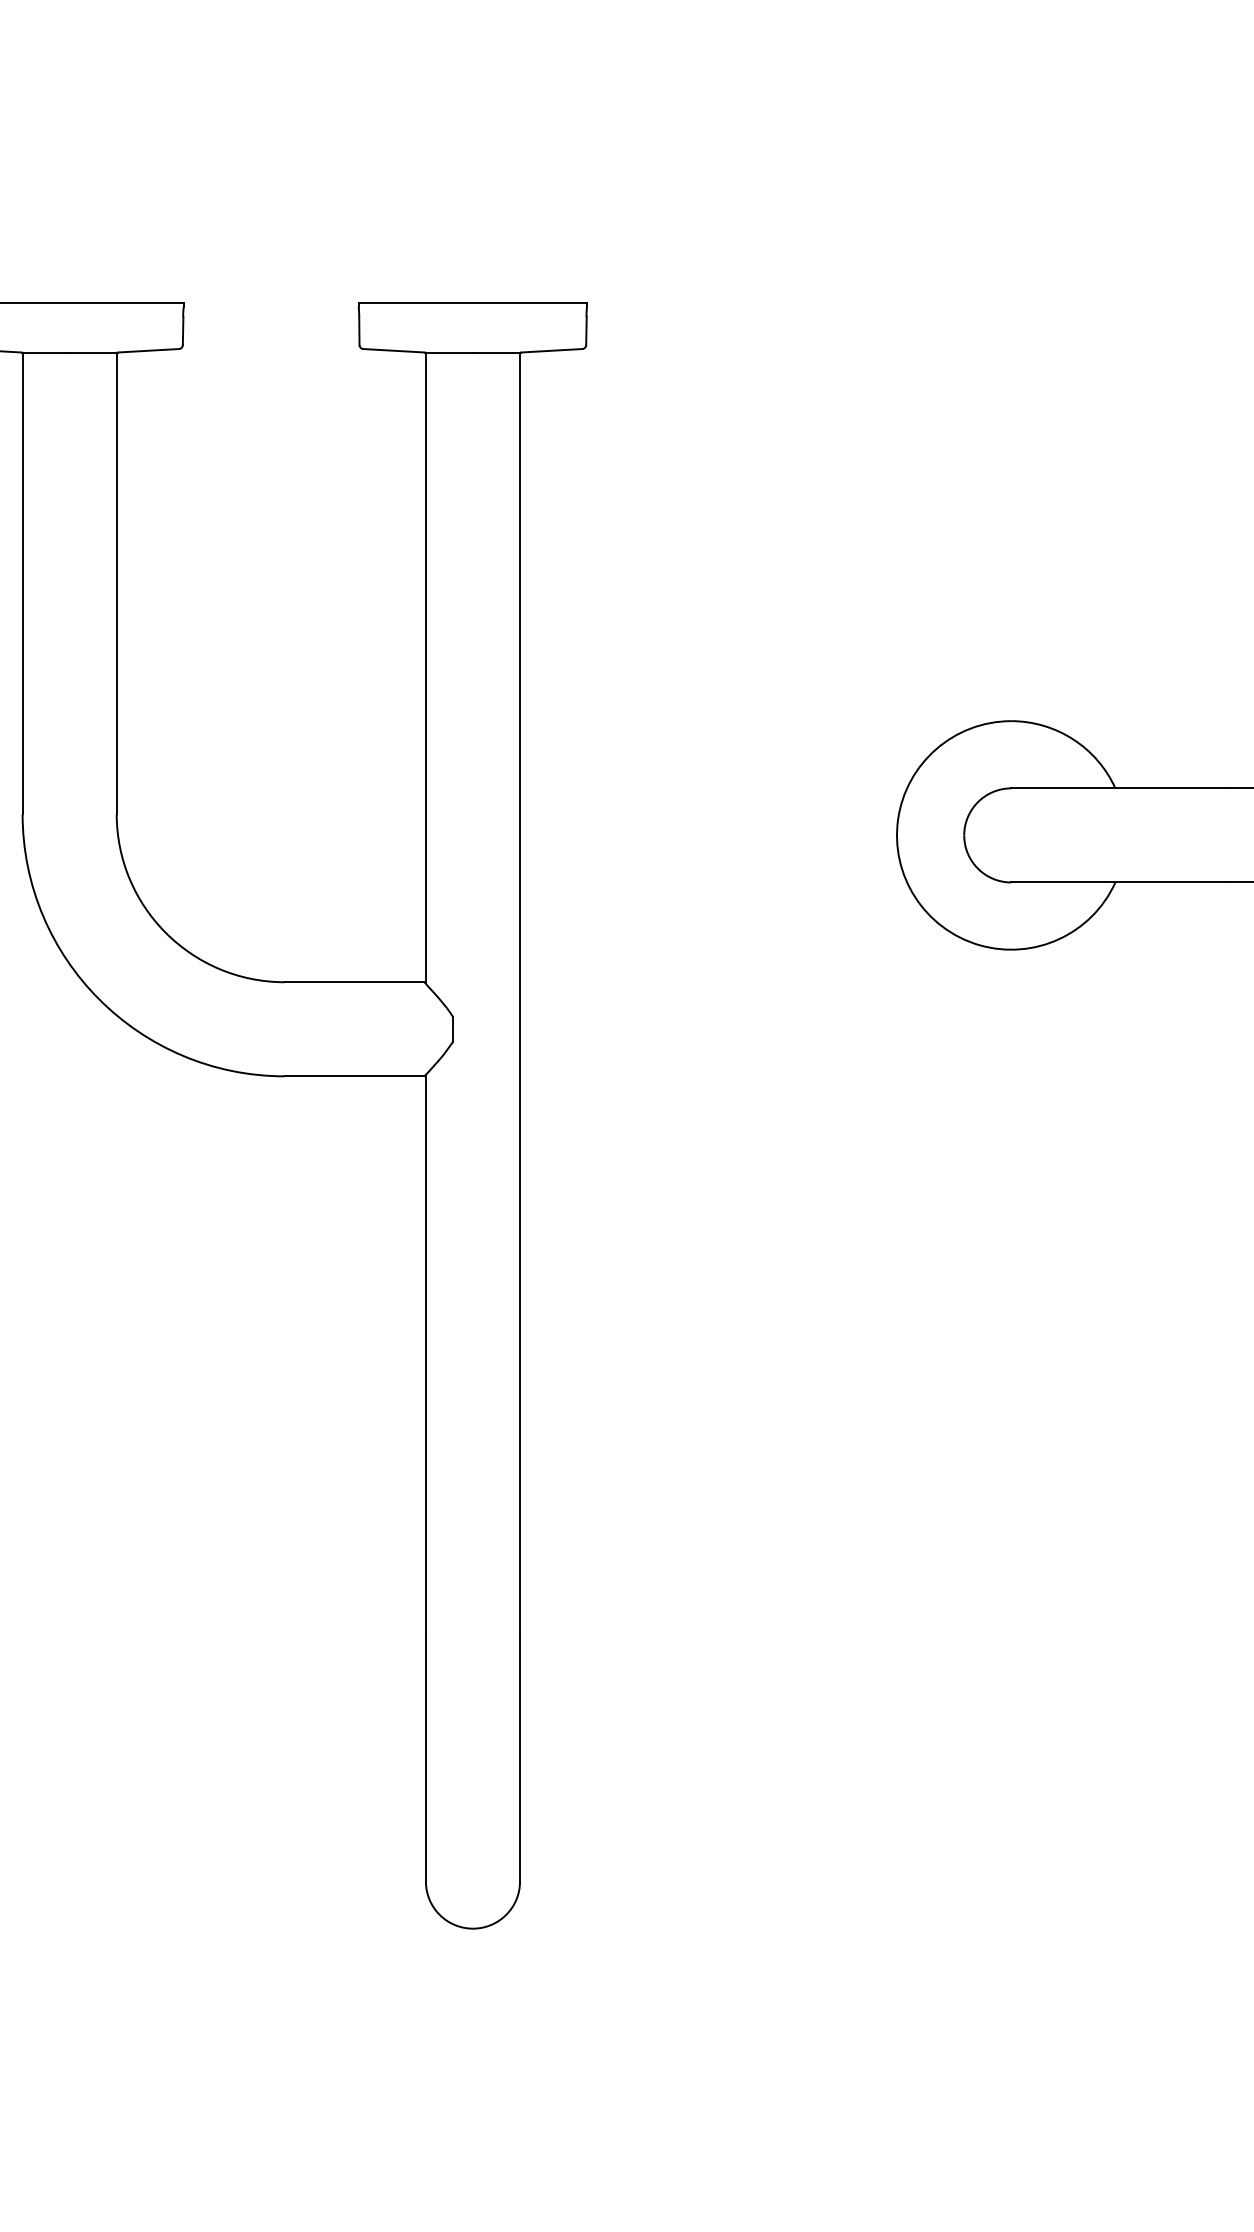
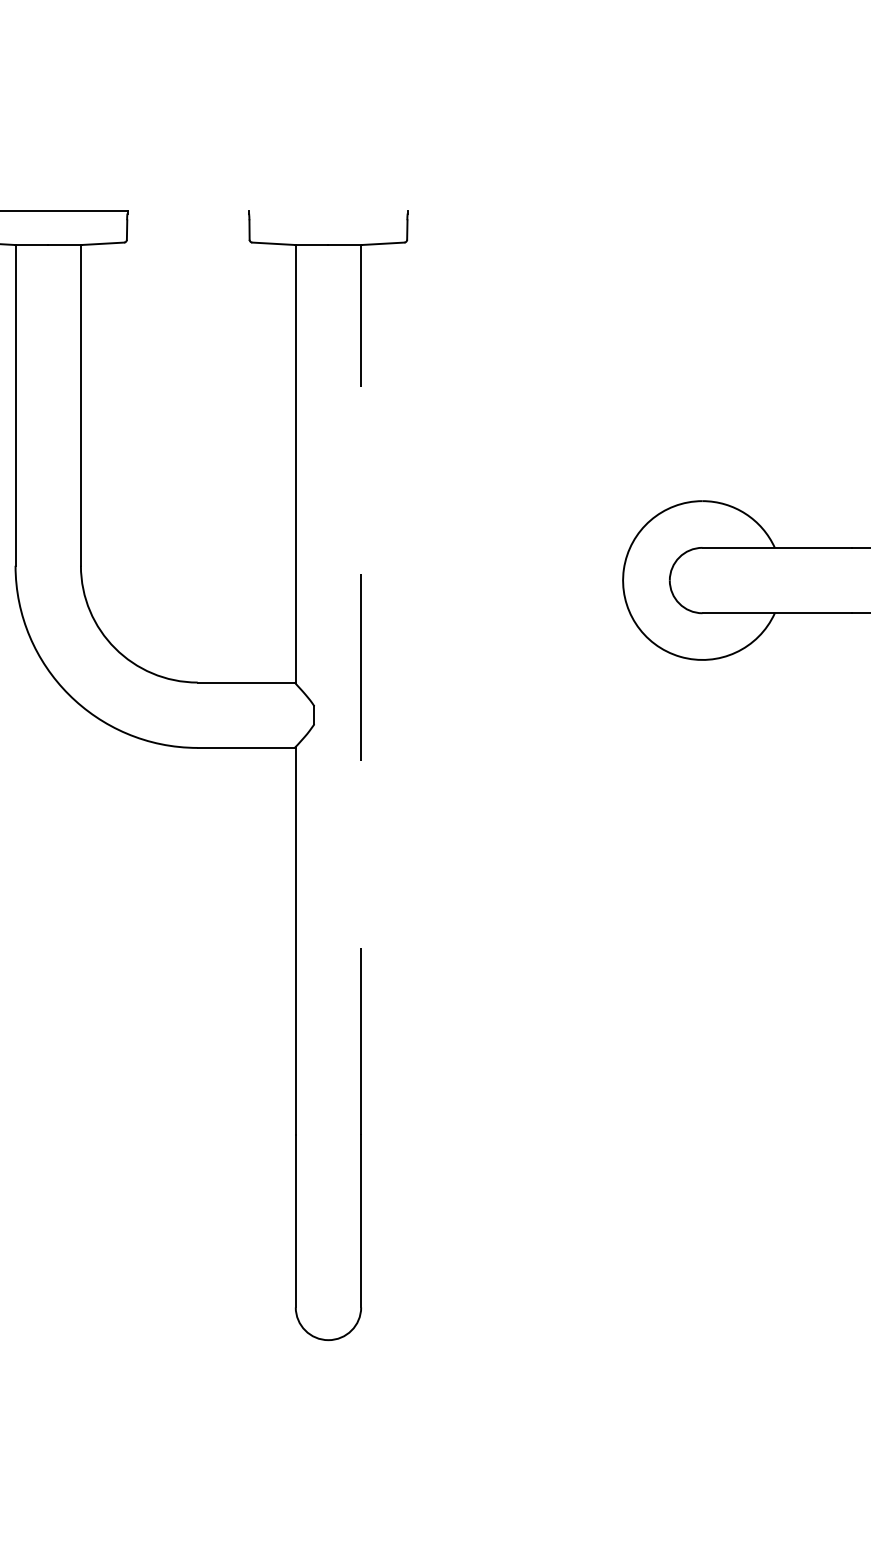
line: (473, 302) -> (328, 210), removed
line: (520, 992) -> (361, 689), solid -> dashed

